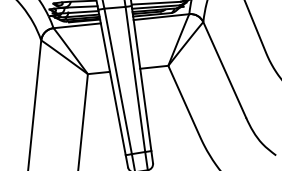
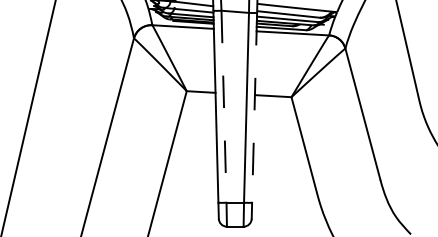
line: (141, 78) -> (254, 107), solid -> dashed
line: (118, 81) -> (224, 107), solid -> dashed

